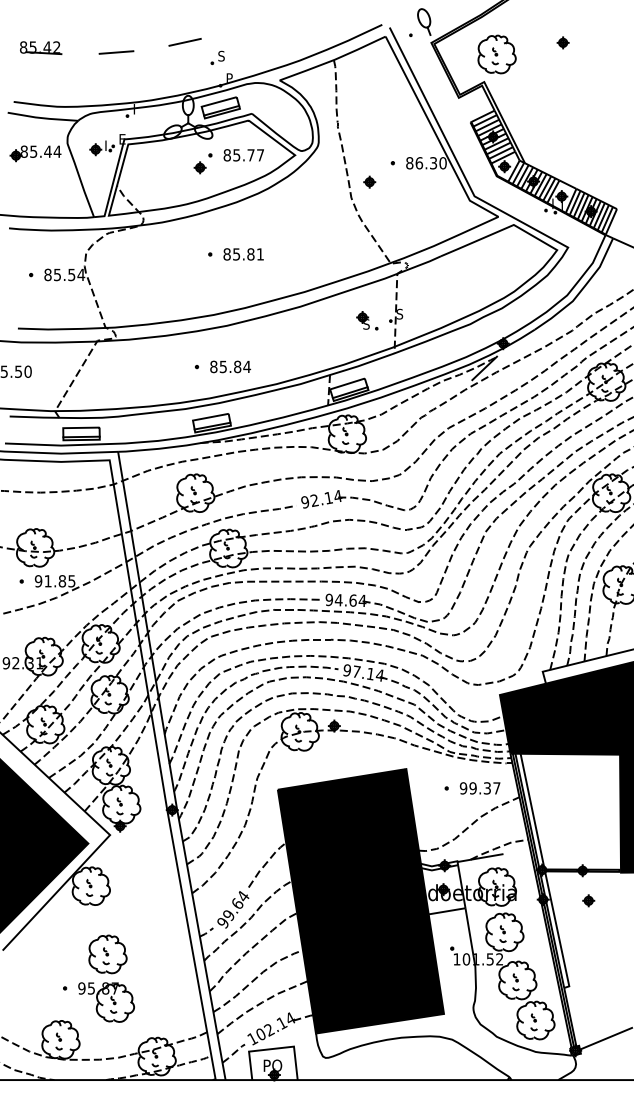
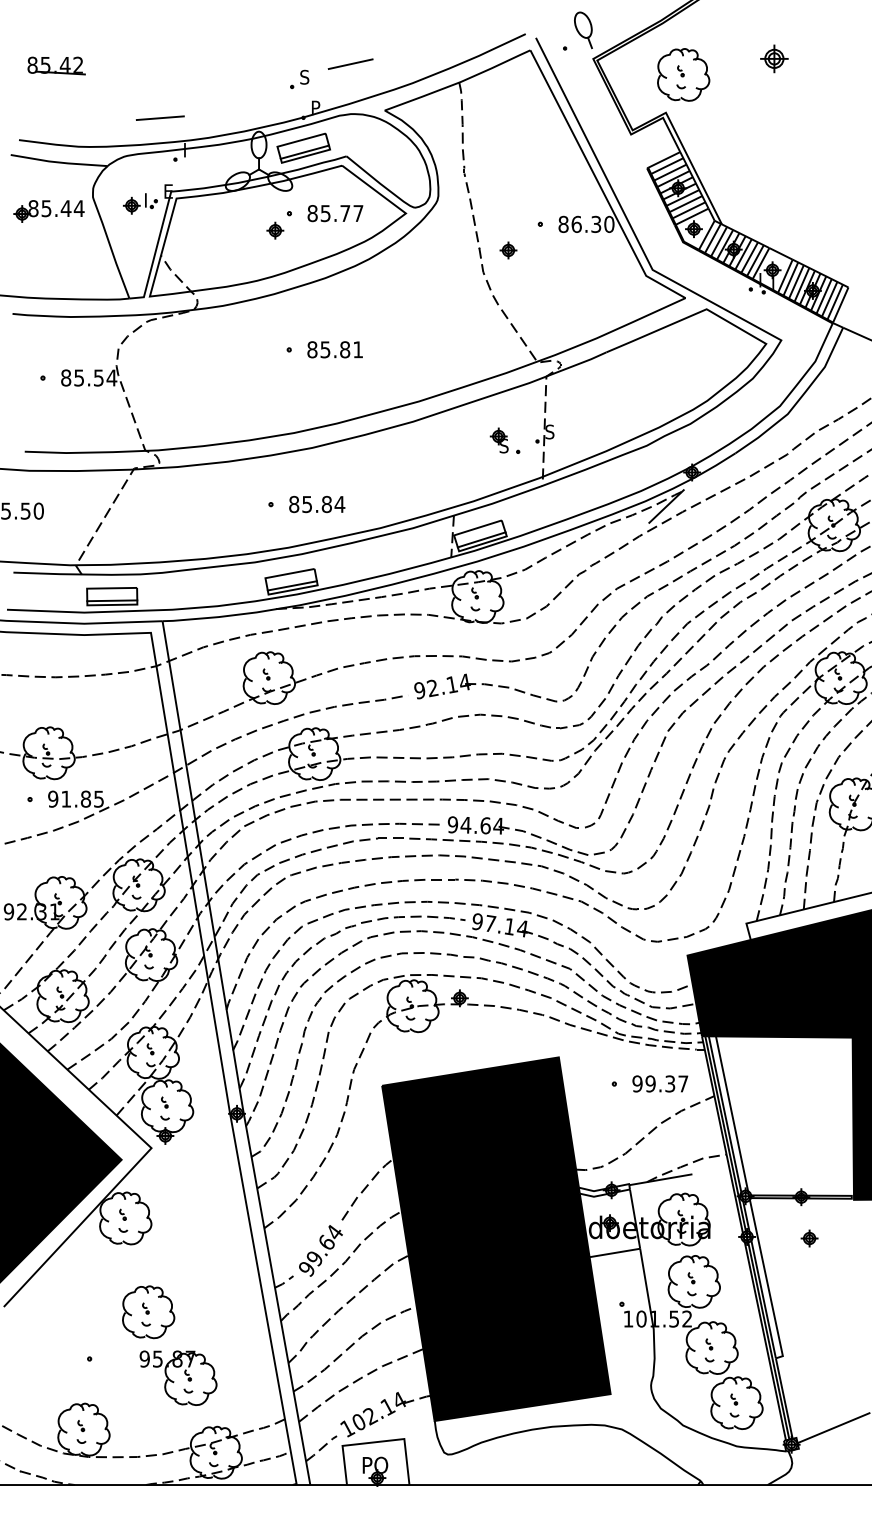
line: (184, 41) -> (350, 63), moved
part: (563, 42) -> (774, 58), size x1.6
line: (115, 52) -> (159, 117), moved
part: (106, 1001) -> (178, 1377), moved

